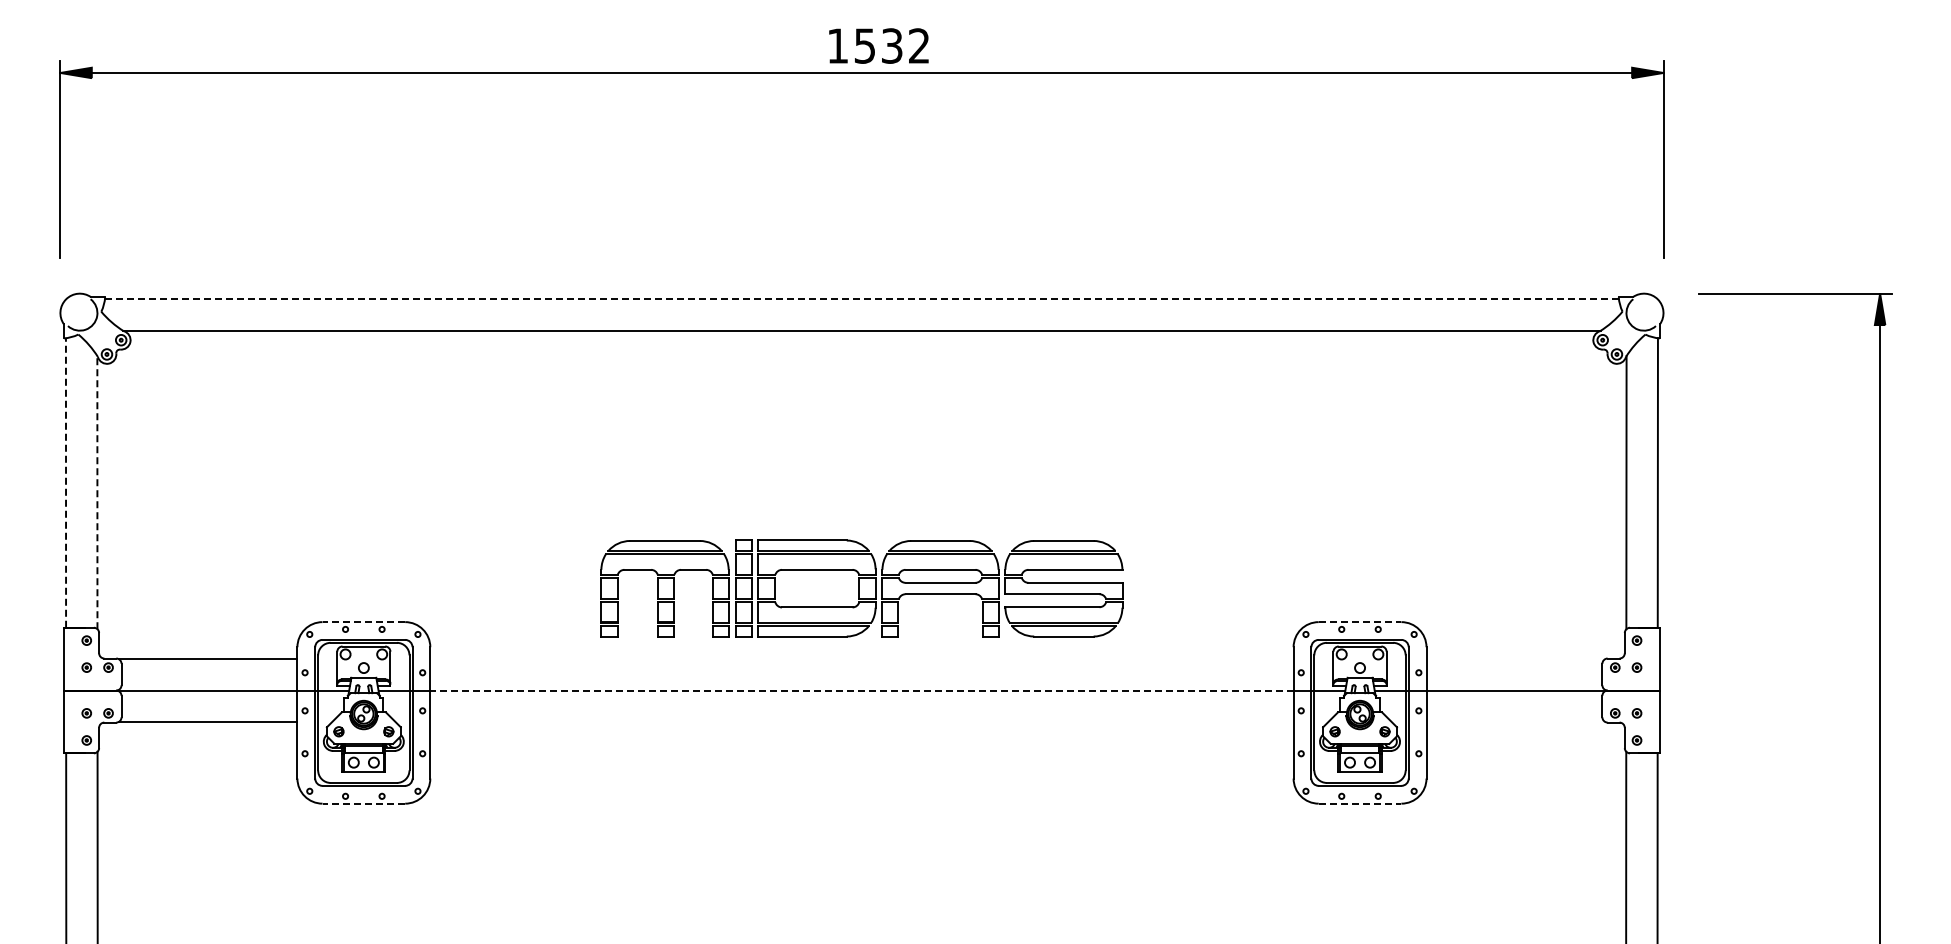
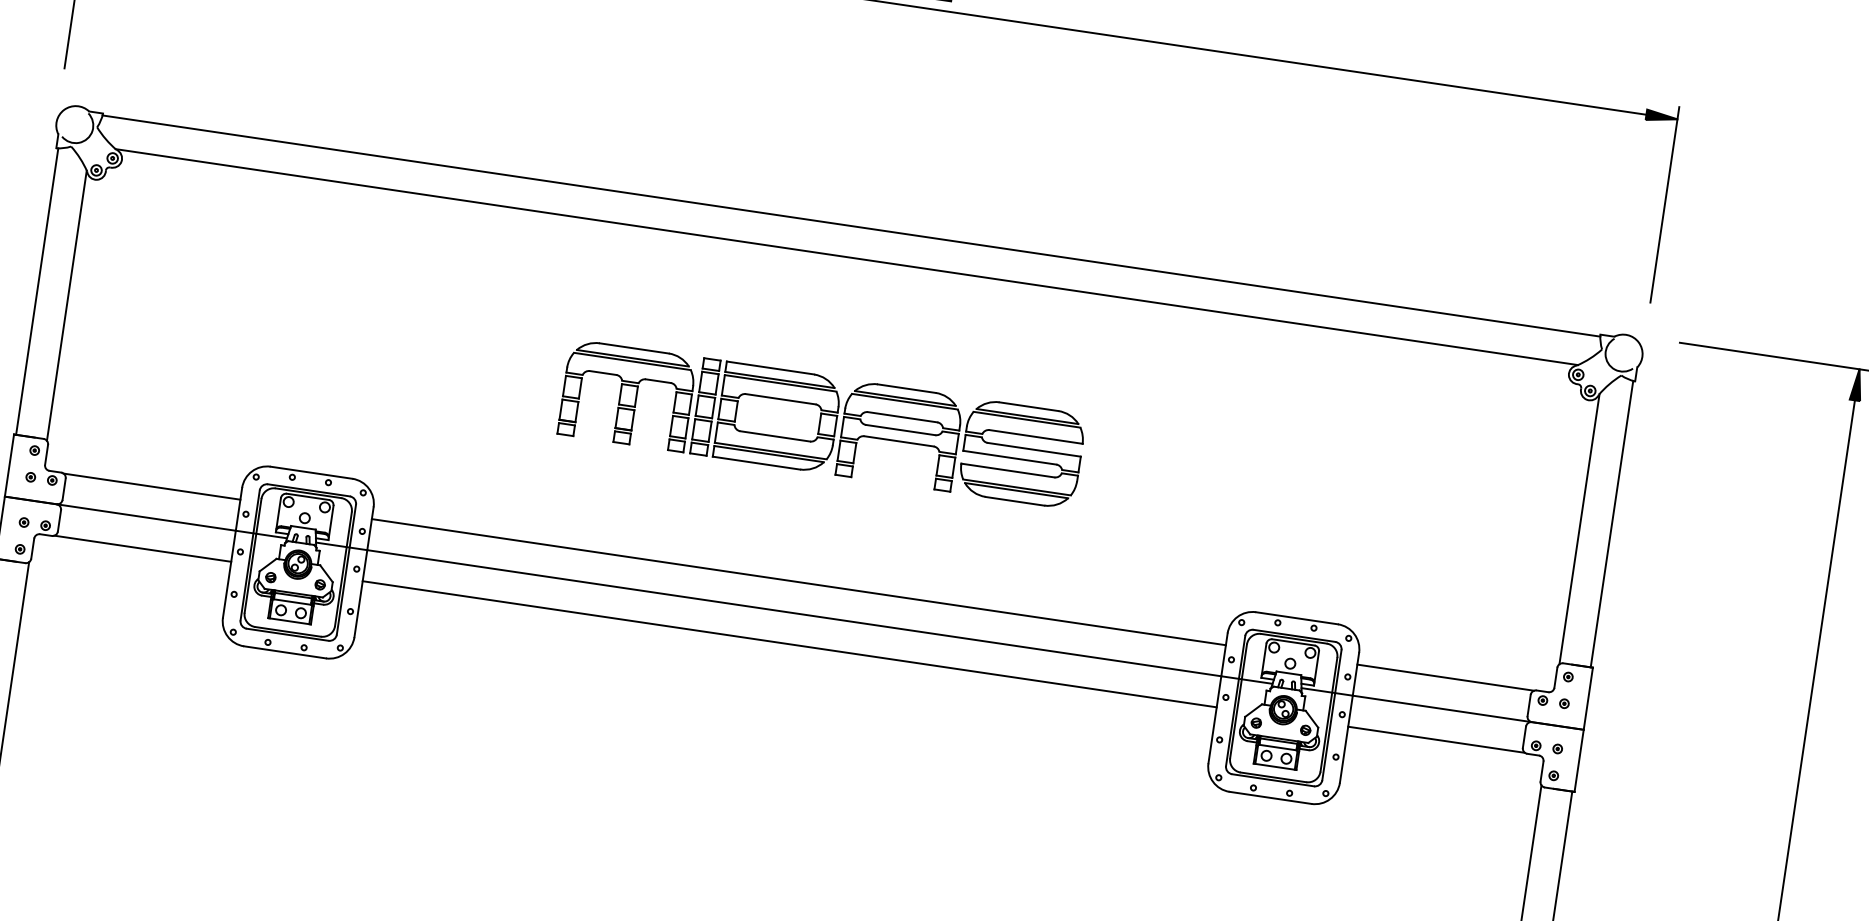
line: (861, 299) -> (850, 226), dashed -> solid
line: (66, 483) -> (37, 292), dashed -> solid
line: (97, 492) -> (66, 305), dashed -> solid
part: (861, 588) -> (821, 424), moved
line: (363, 622) -> (311, 473), dashed -> solid
line: (1360, 622) -> (1297, 618), dashed -> solid
line: (861, 659) -> (798, 582), added
line: (1515, 659) -> (1445, 677), added
line: (861, 690) -> (793, 613), dashed -> solid
line: (861, 721) -> (789, 643), added
line: (1515, 721) -> (1436, 739), added
line: (363, 803) -> (284, 652), dashed -> solid
line: (1360, 803) -> (1270, 797), dashed -> solid

